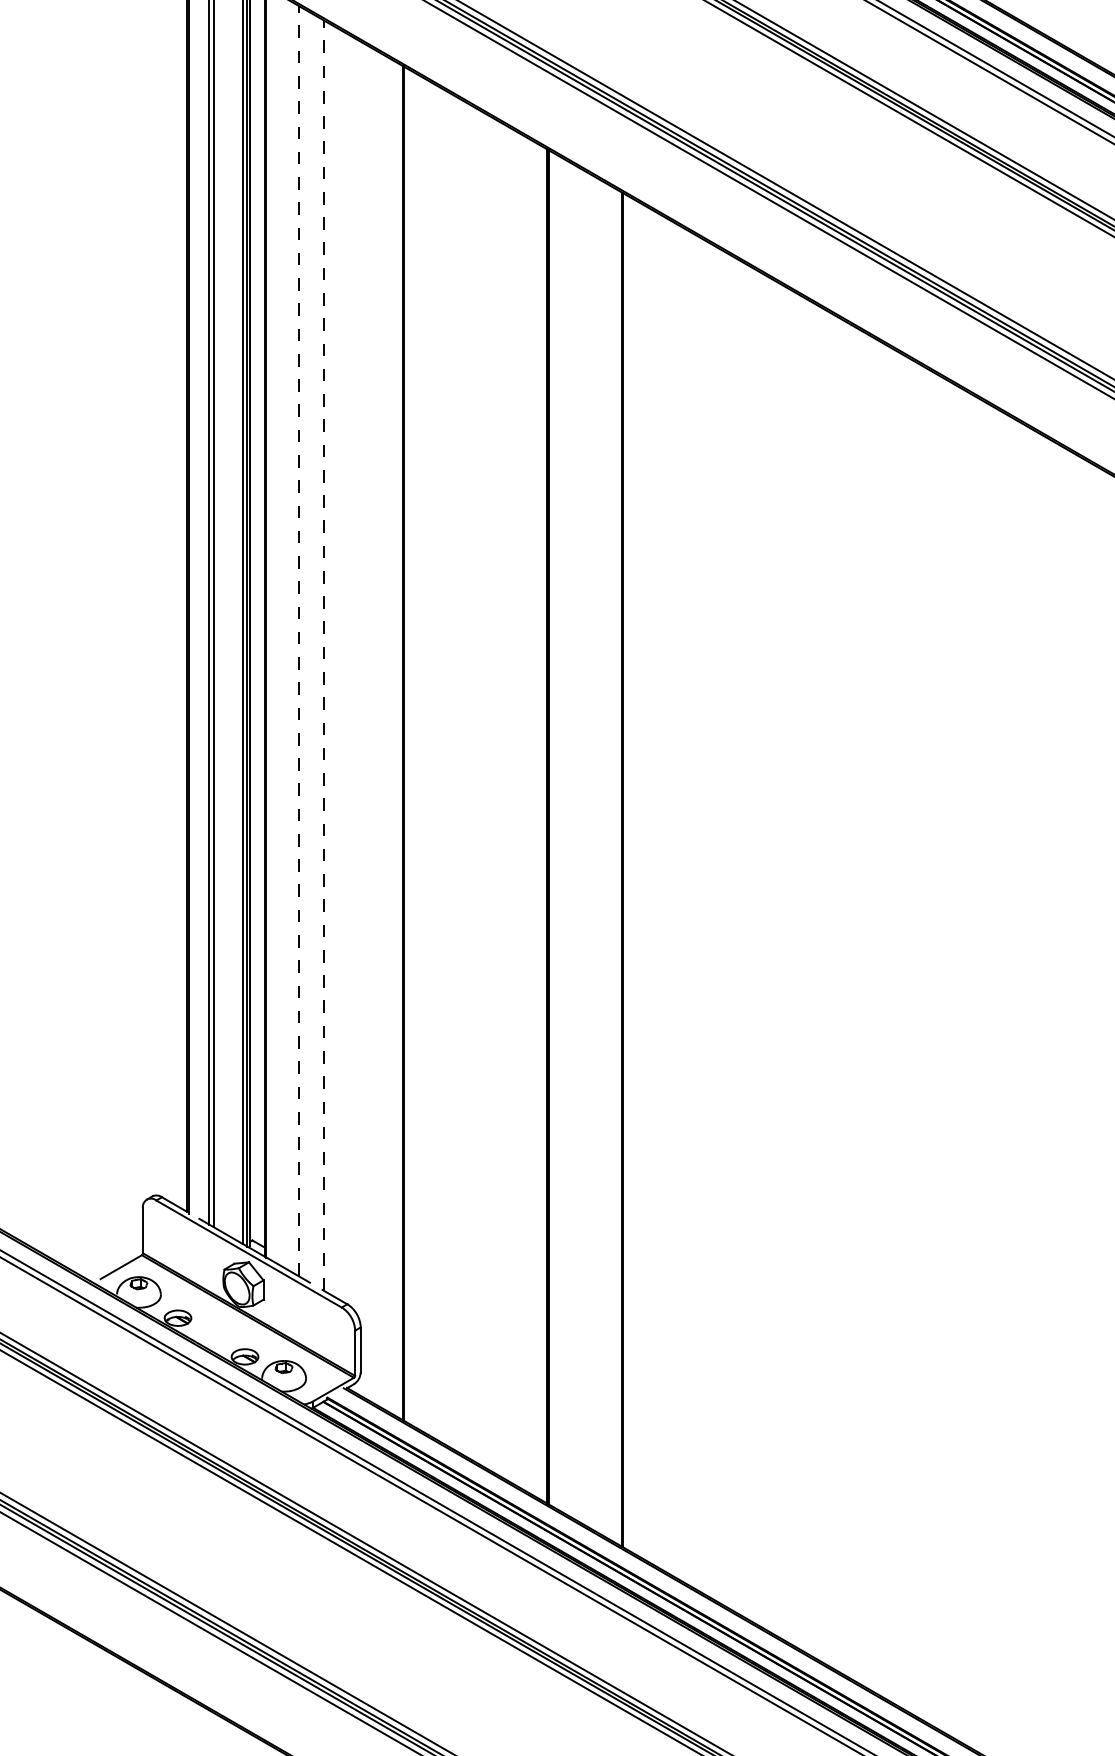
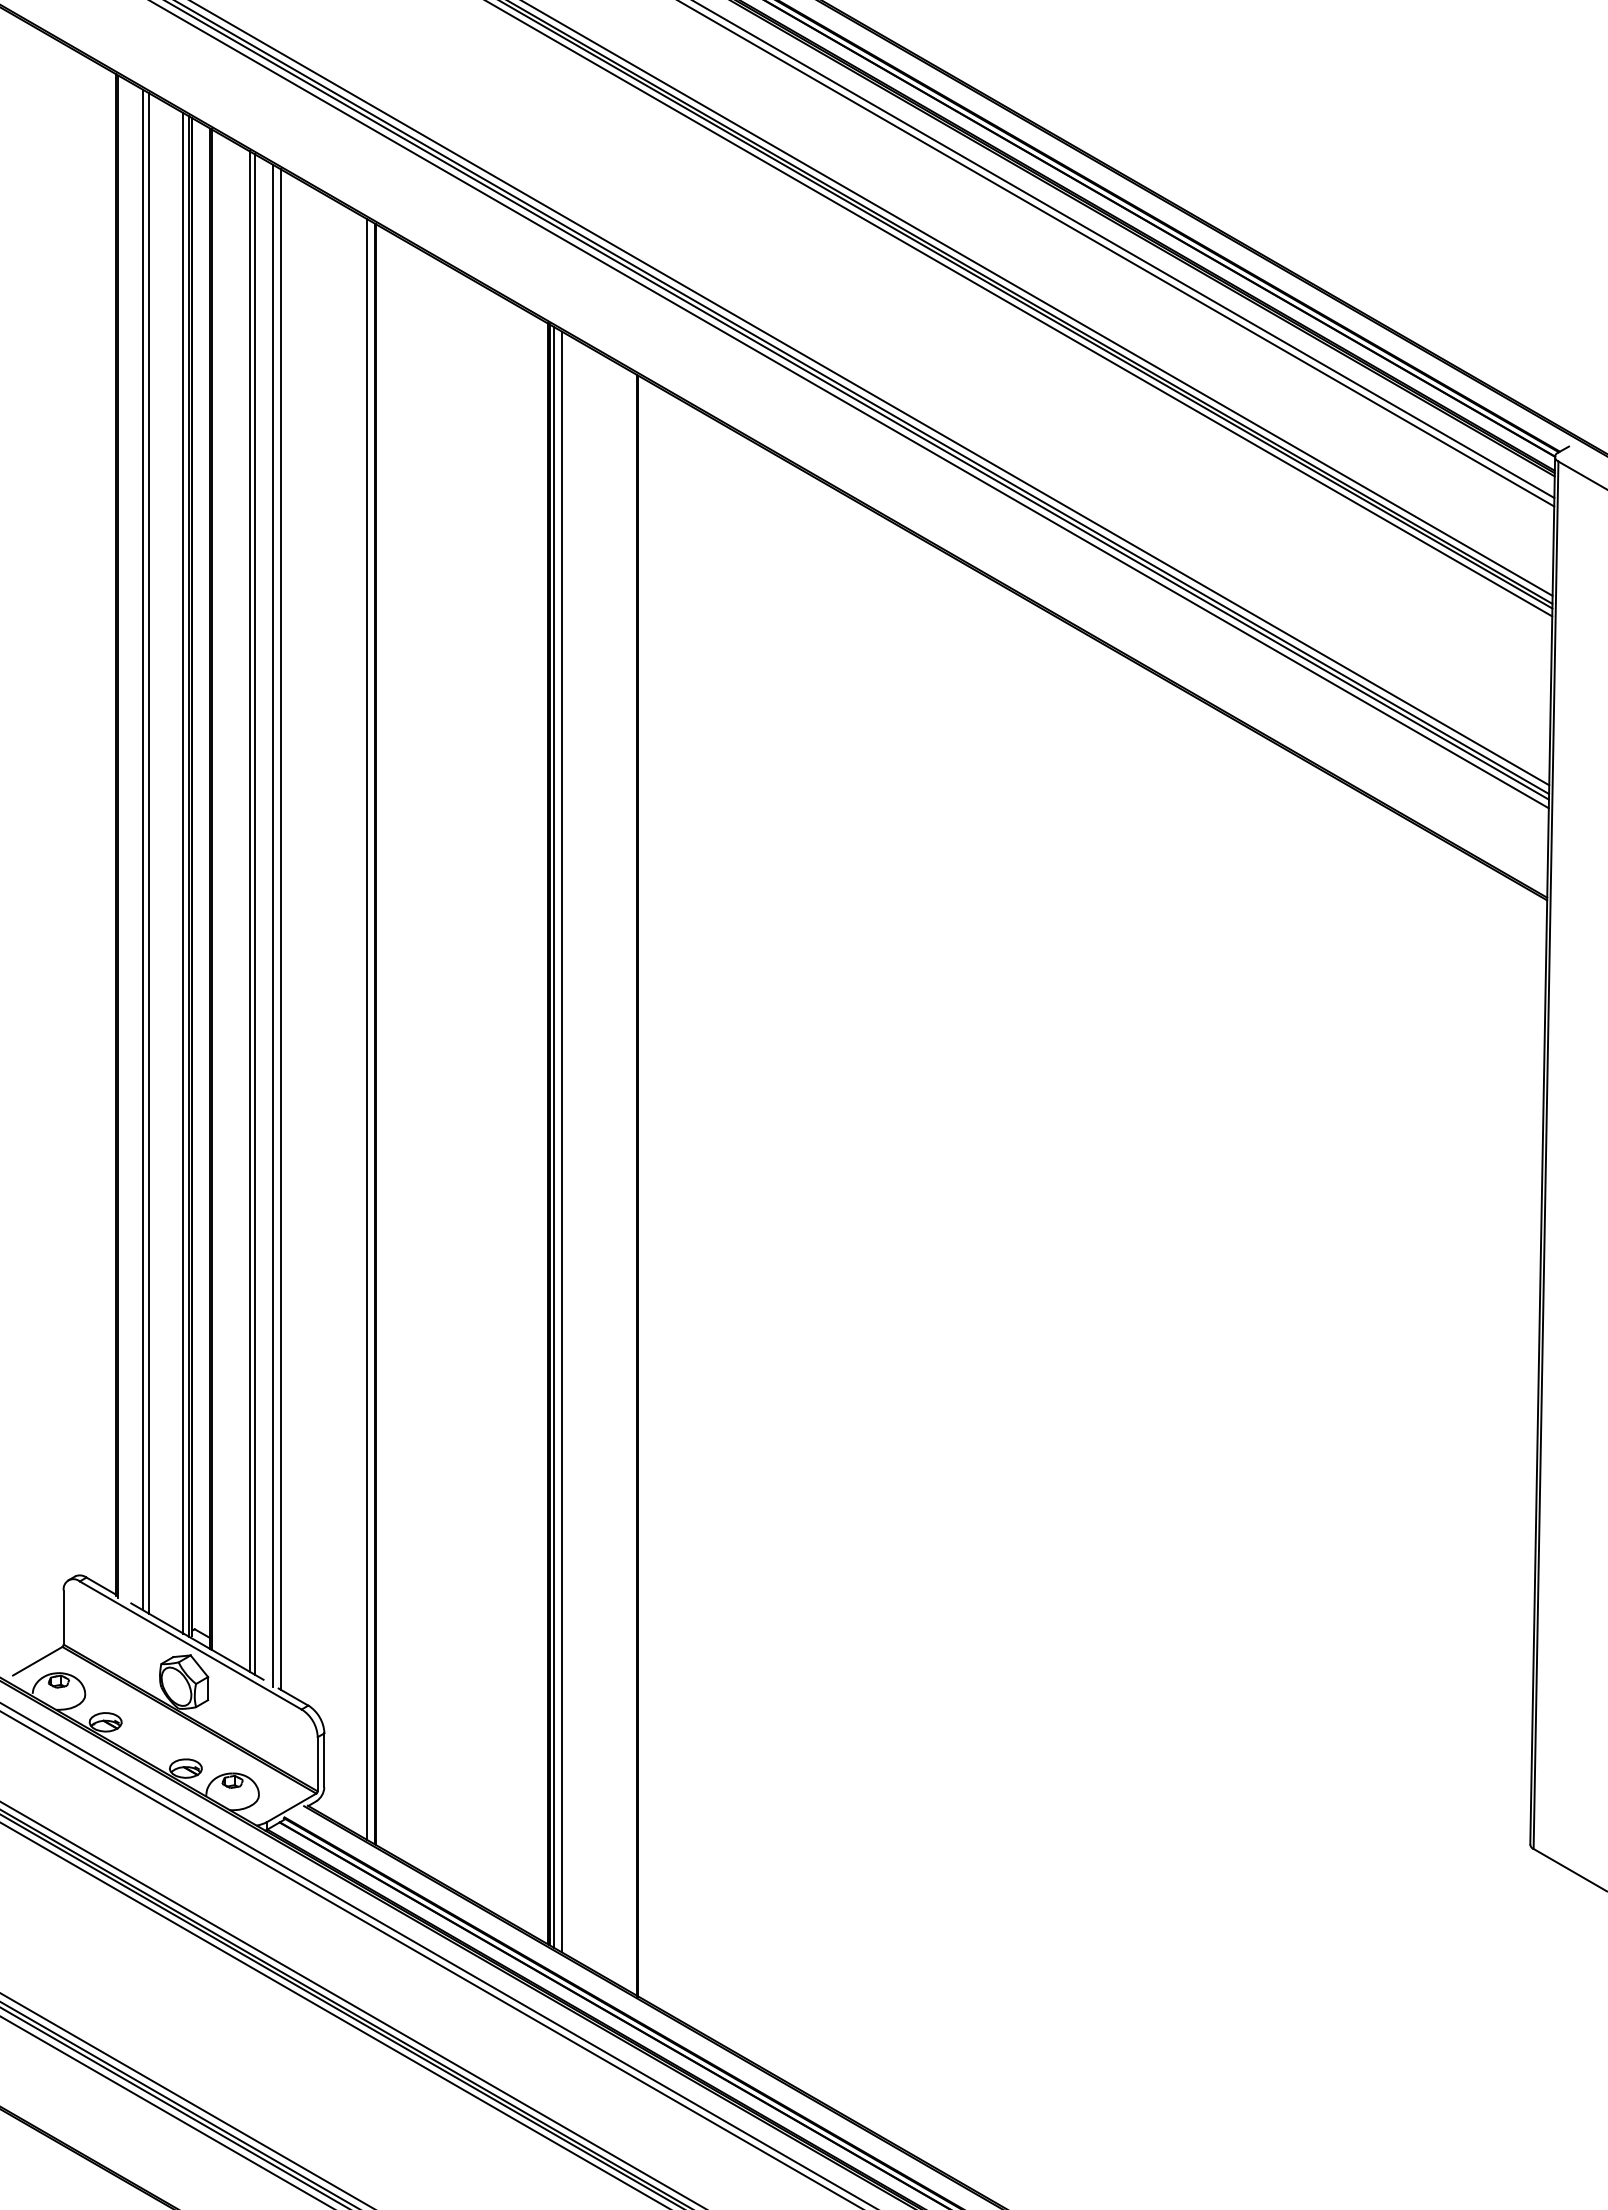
line: (298, 640) -> (249, 911), dashed -> solid
line: (303, 643) -> (255, 914), added
line: (317, 652) -> (272, 925), added
line: (324, 655) -> (280, 929), dashed -> solid
line: (395, 738) -> (366, 1028), added
line: (552, 828) -> (553, 1136), added
line: (558, 832) -> (561, 1141), added

